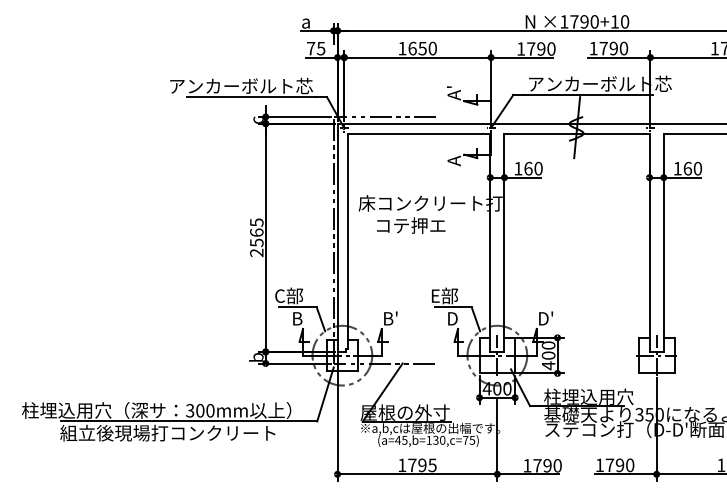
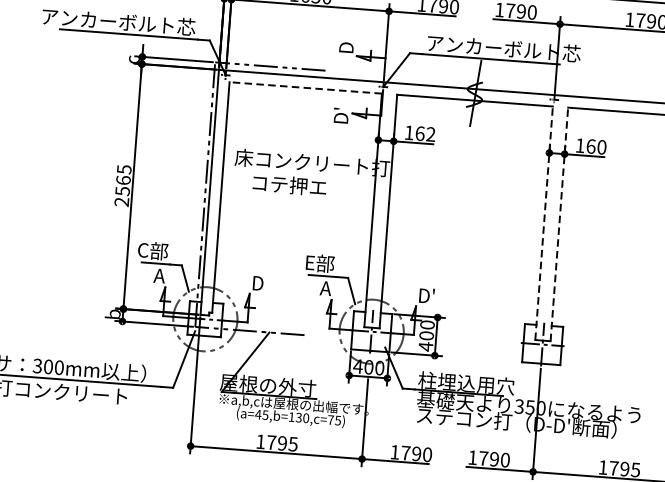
text: (453, 93) -> (345, 46), A' -> D
line: (419, 134) -> (305, 88), solid -> dashed
text: (453, 158) -> (340, 116), A -> D'
text: (538, 168) -> (430, 134), 160 -> 162
line: (649, 243) -> (543, 223), solid -> dashed
line: (663, 243) -> (559, 224), solid -> dashed
text: (296, 318) -> (159, 275), B -> A
text: (391, 318) -> (261, 283), B' -> D
text: (451, 318) -> (325, 288), D -> A

